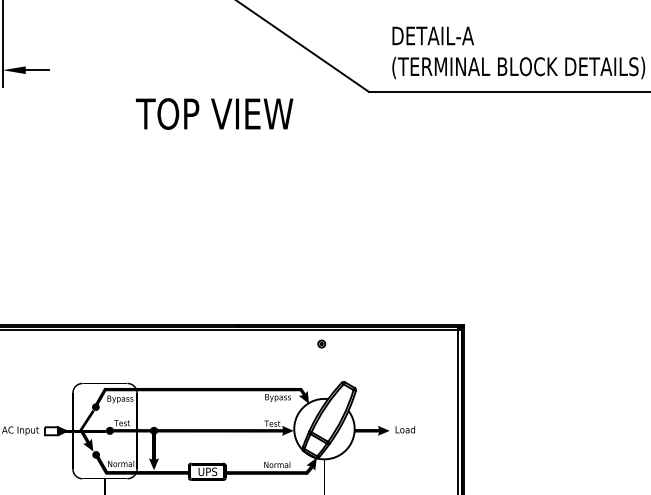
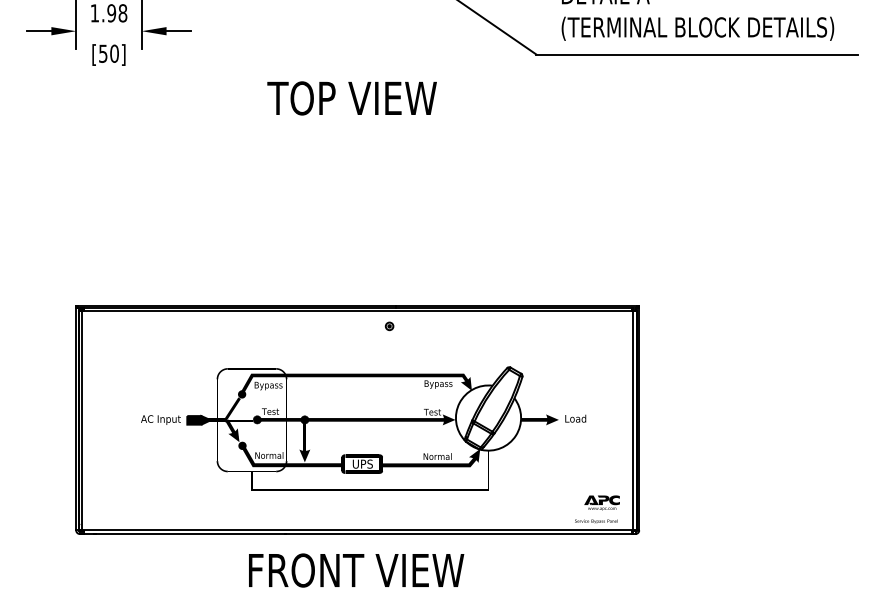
text: (214, 114) -> (351, 98), moved
part: (321, 344) -> (389, 326), moved
fill: (51, 431) -> (194, 420), added

